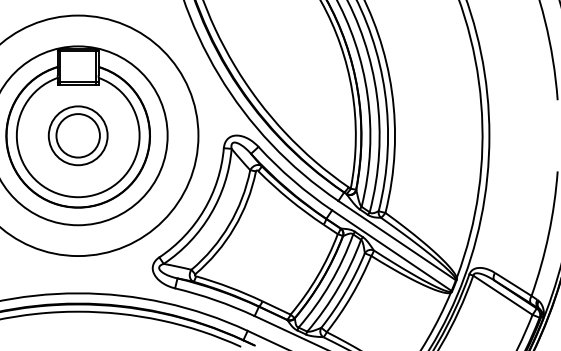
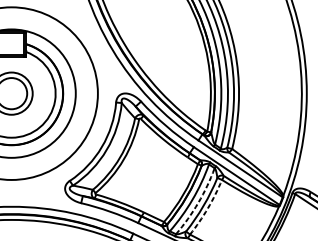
arc: (338, 288) -> (198, 203), solid -> dashed
arc: (351, 295) -> (207, 208), solid -> dashed

